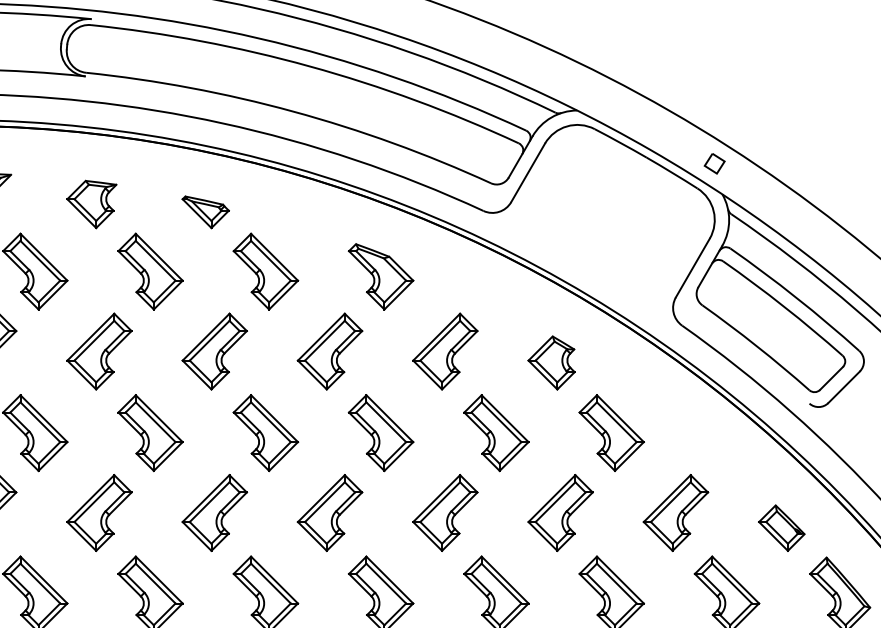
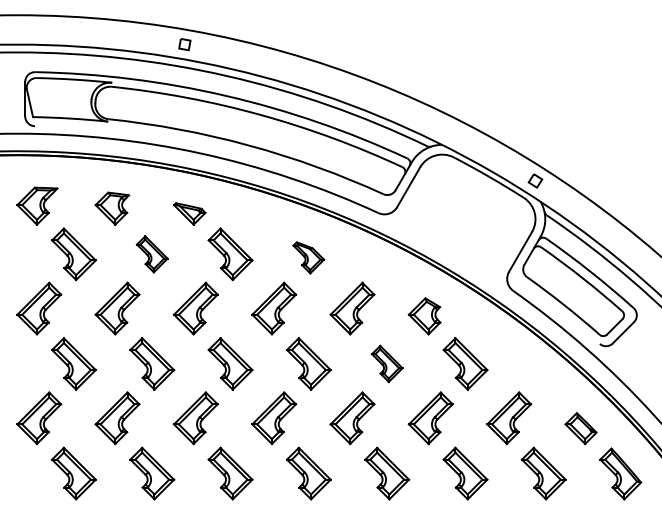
part: (150, 271) -> (152, 254), size x0.7
part: (380, 276) -> (308, 257), size x0.7
part: (496, 432) -> (387, 363), size x0.7

